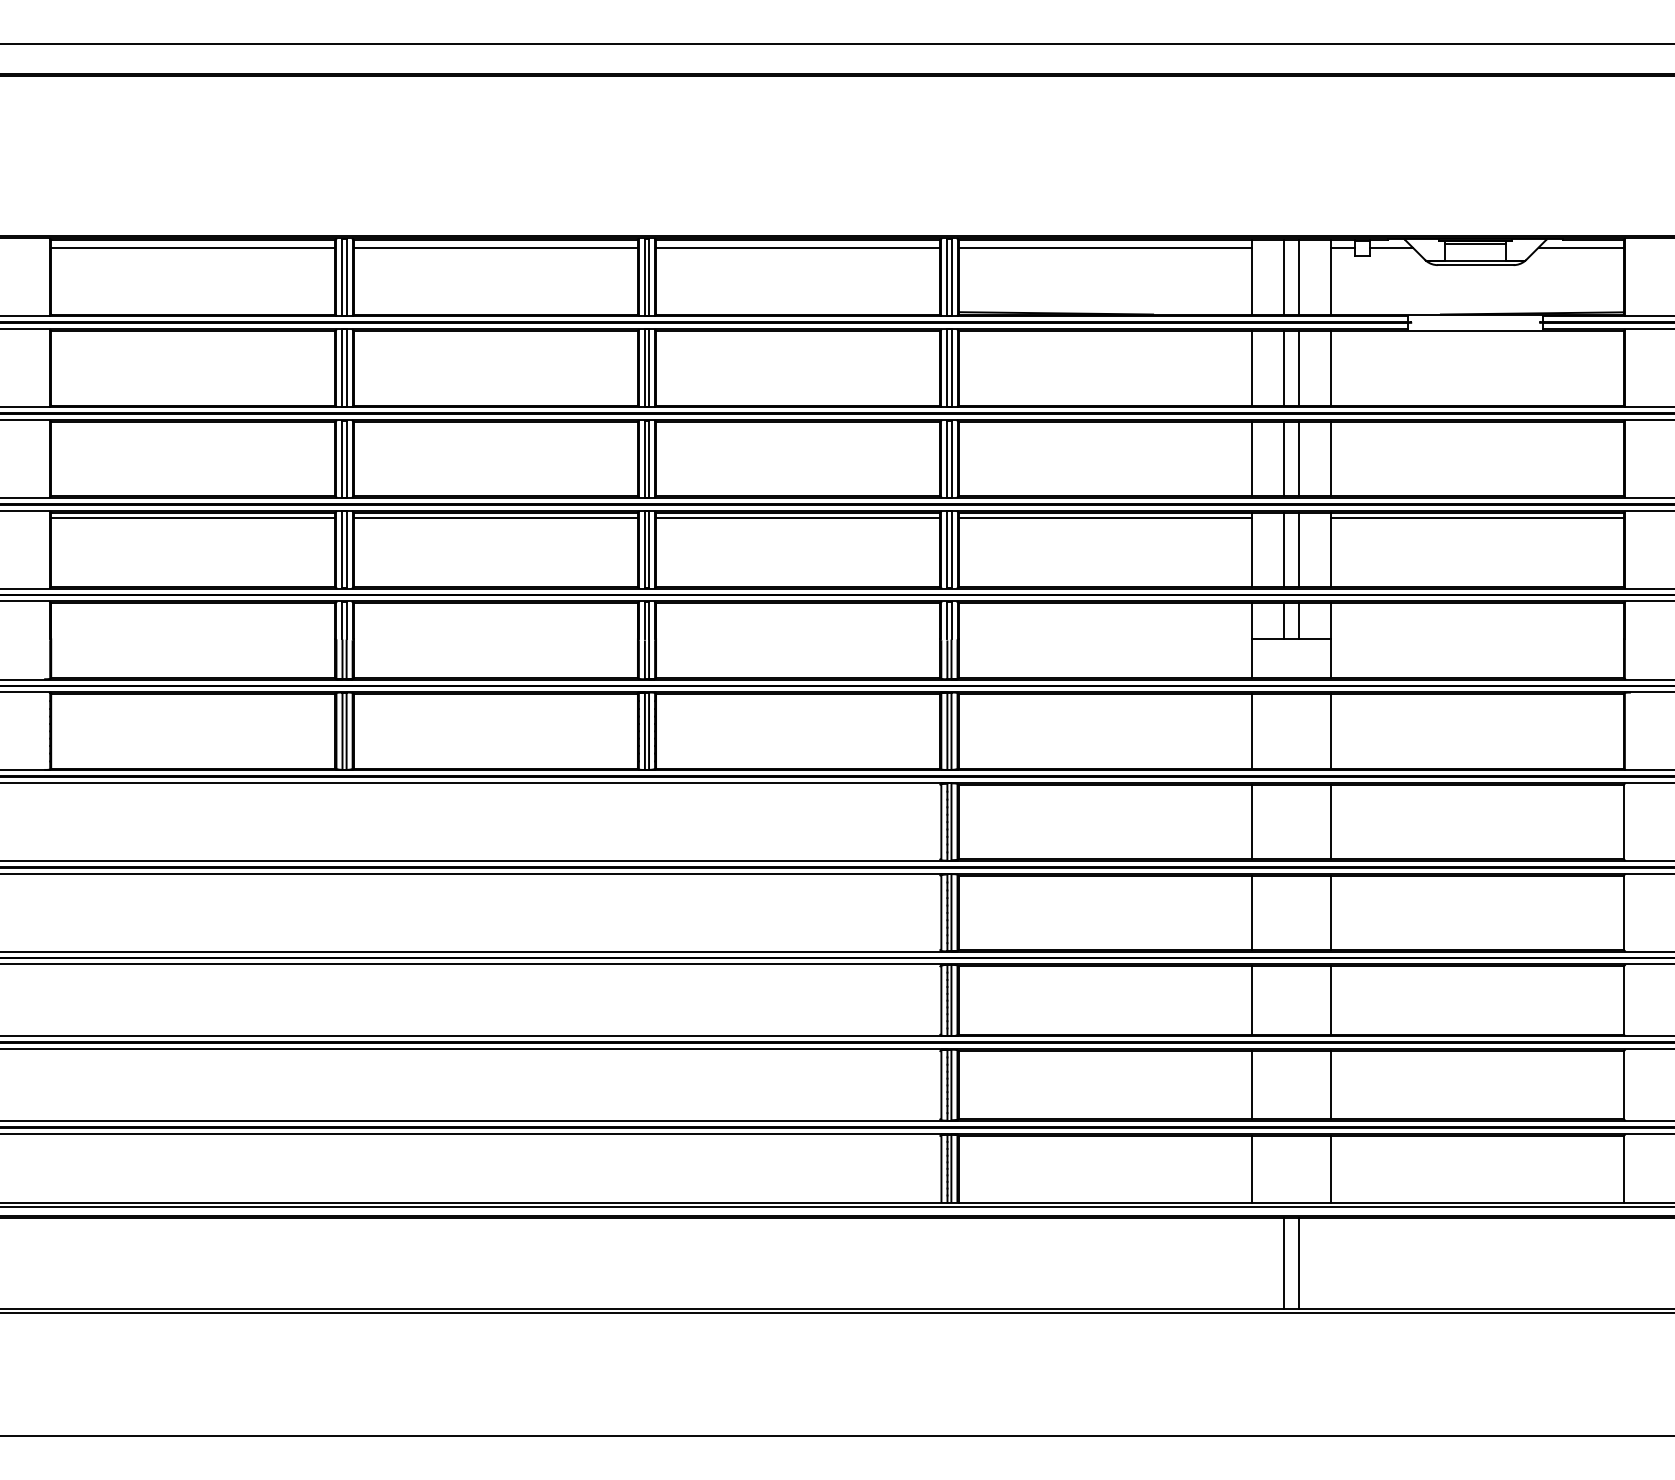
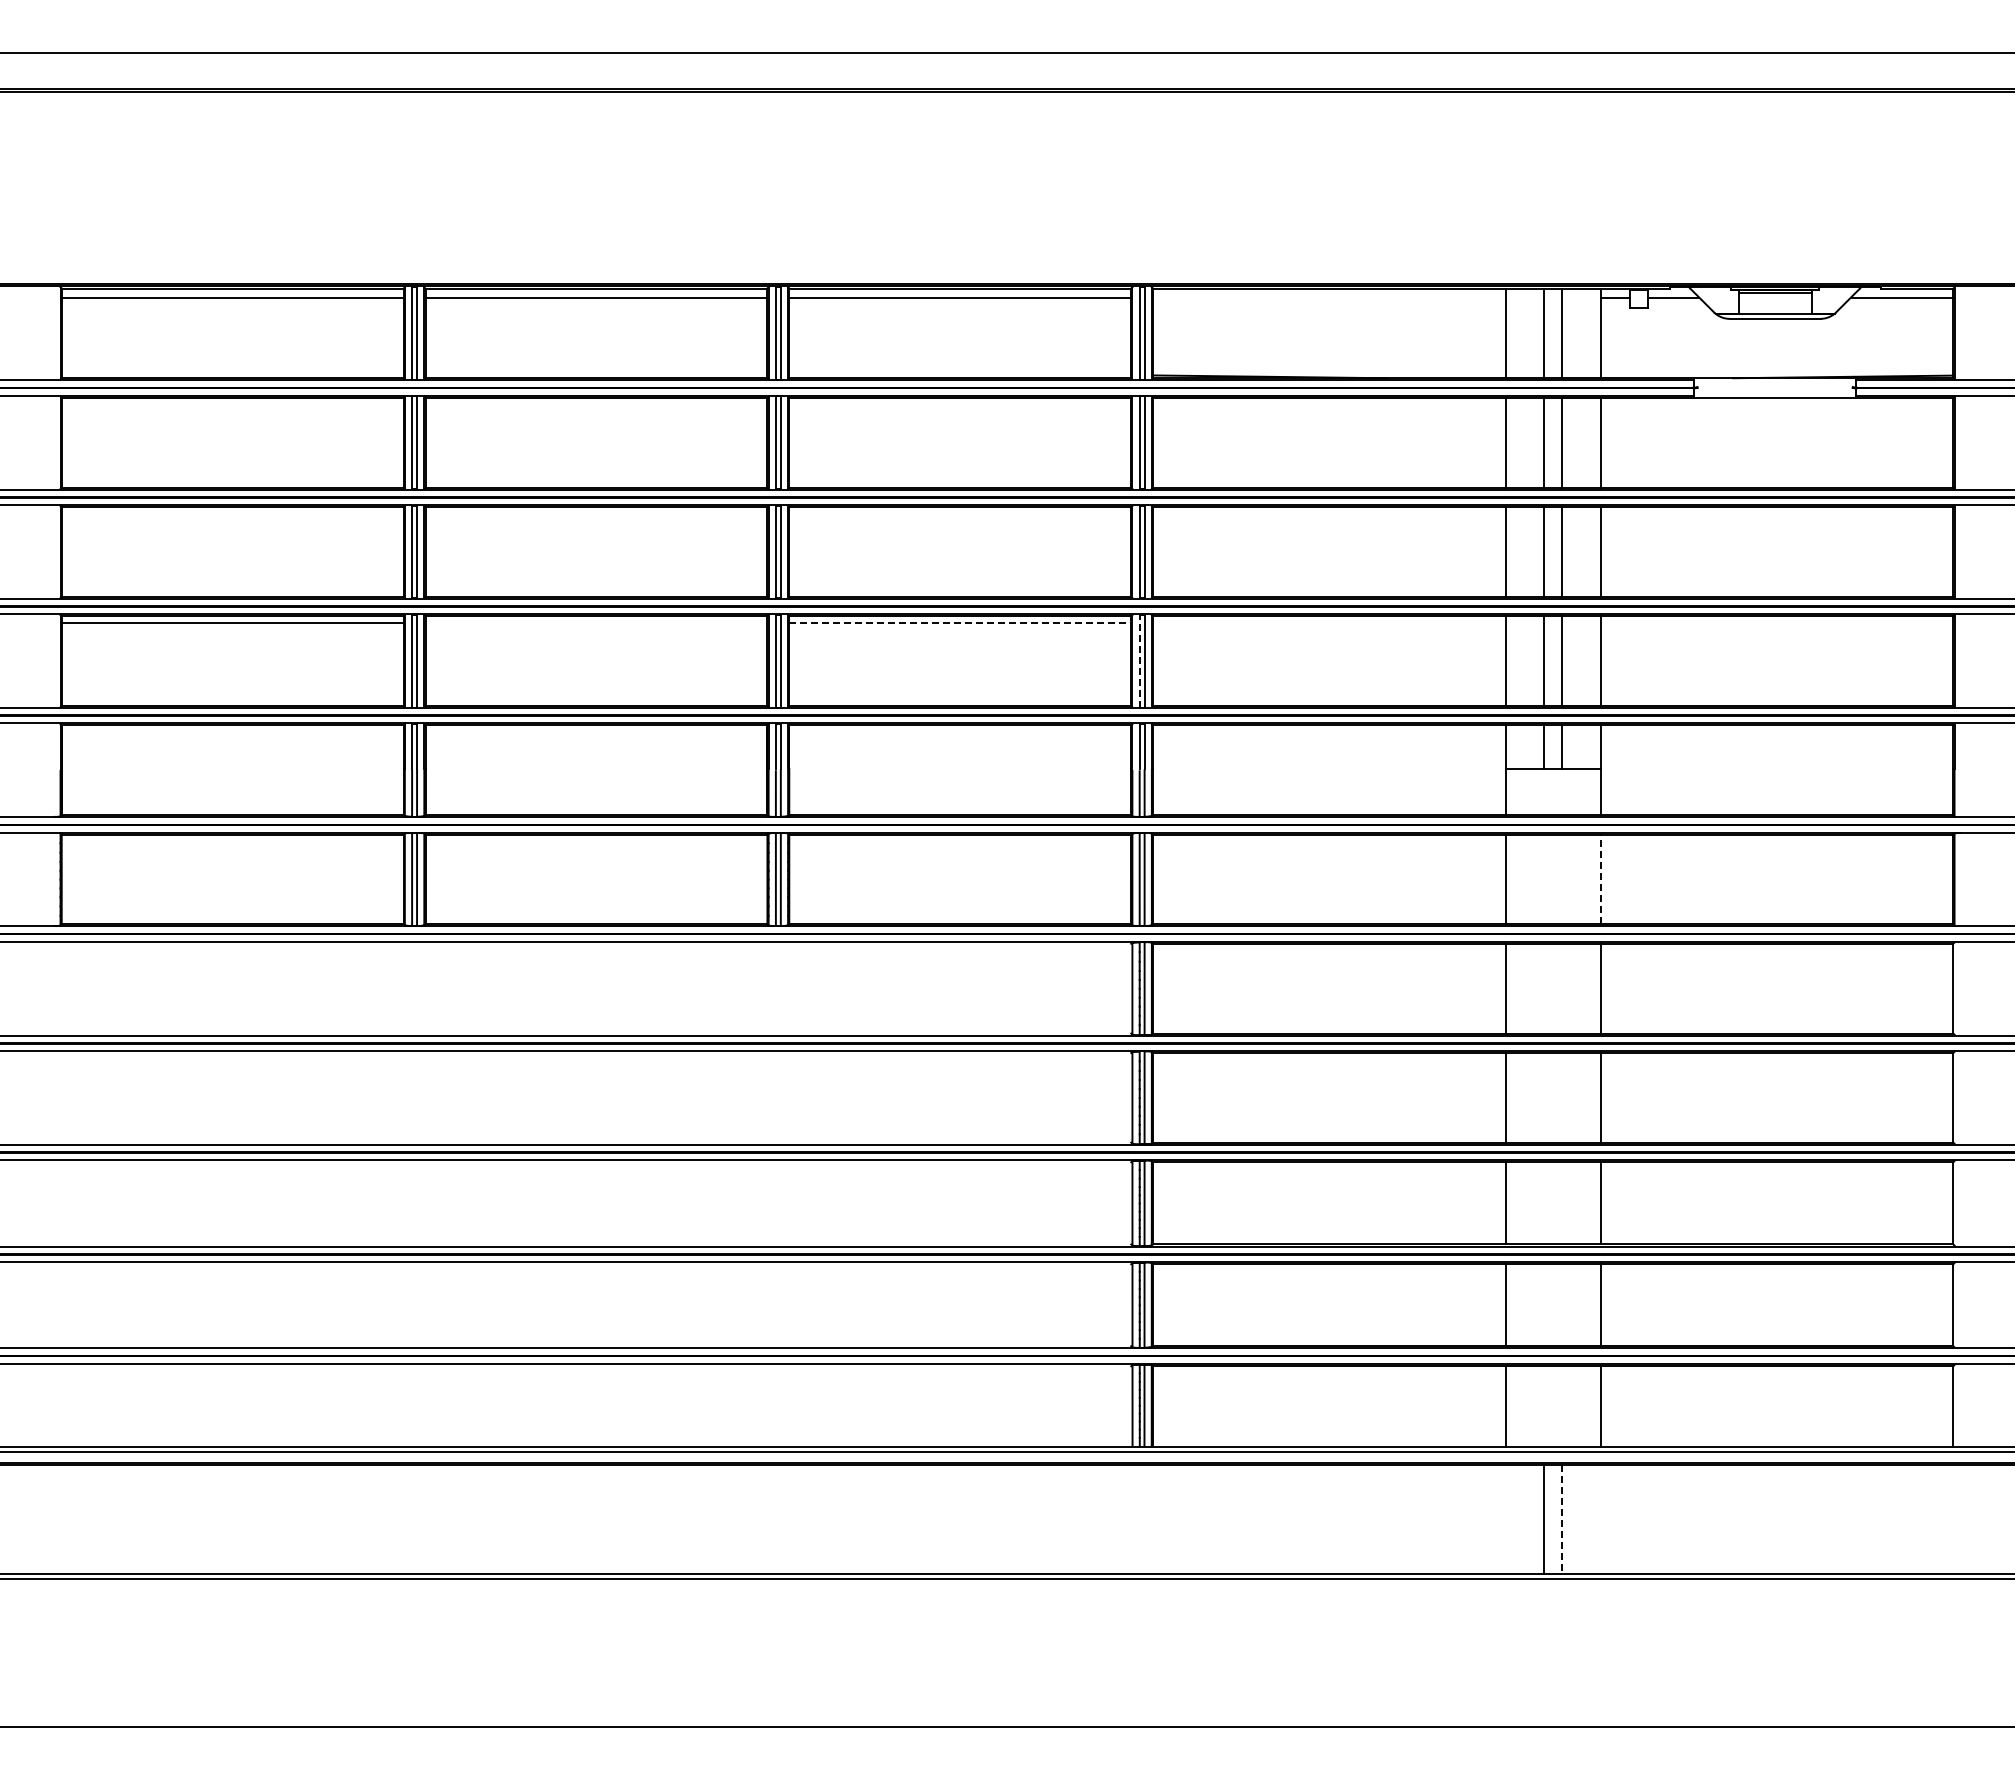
line: (1105, 247) -> (1329, 297), removed
line: (495, 517) -> (596, 622), removed
line: (798, 517) -> (960, 622), solid -> dashed
line: (1105, 517) -> (1329, 622), removed
line: (1476, 517) -> (1776, 622), removed
line: (947, 549) -> (1139, 660), solid -> dashed
line: (1330, 731) -> (1600, 879), solid -> dashed
line: (1298, 1263) -> (1562, 1519), solid -> dashed

